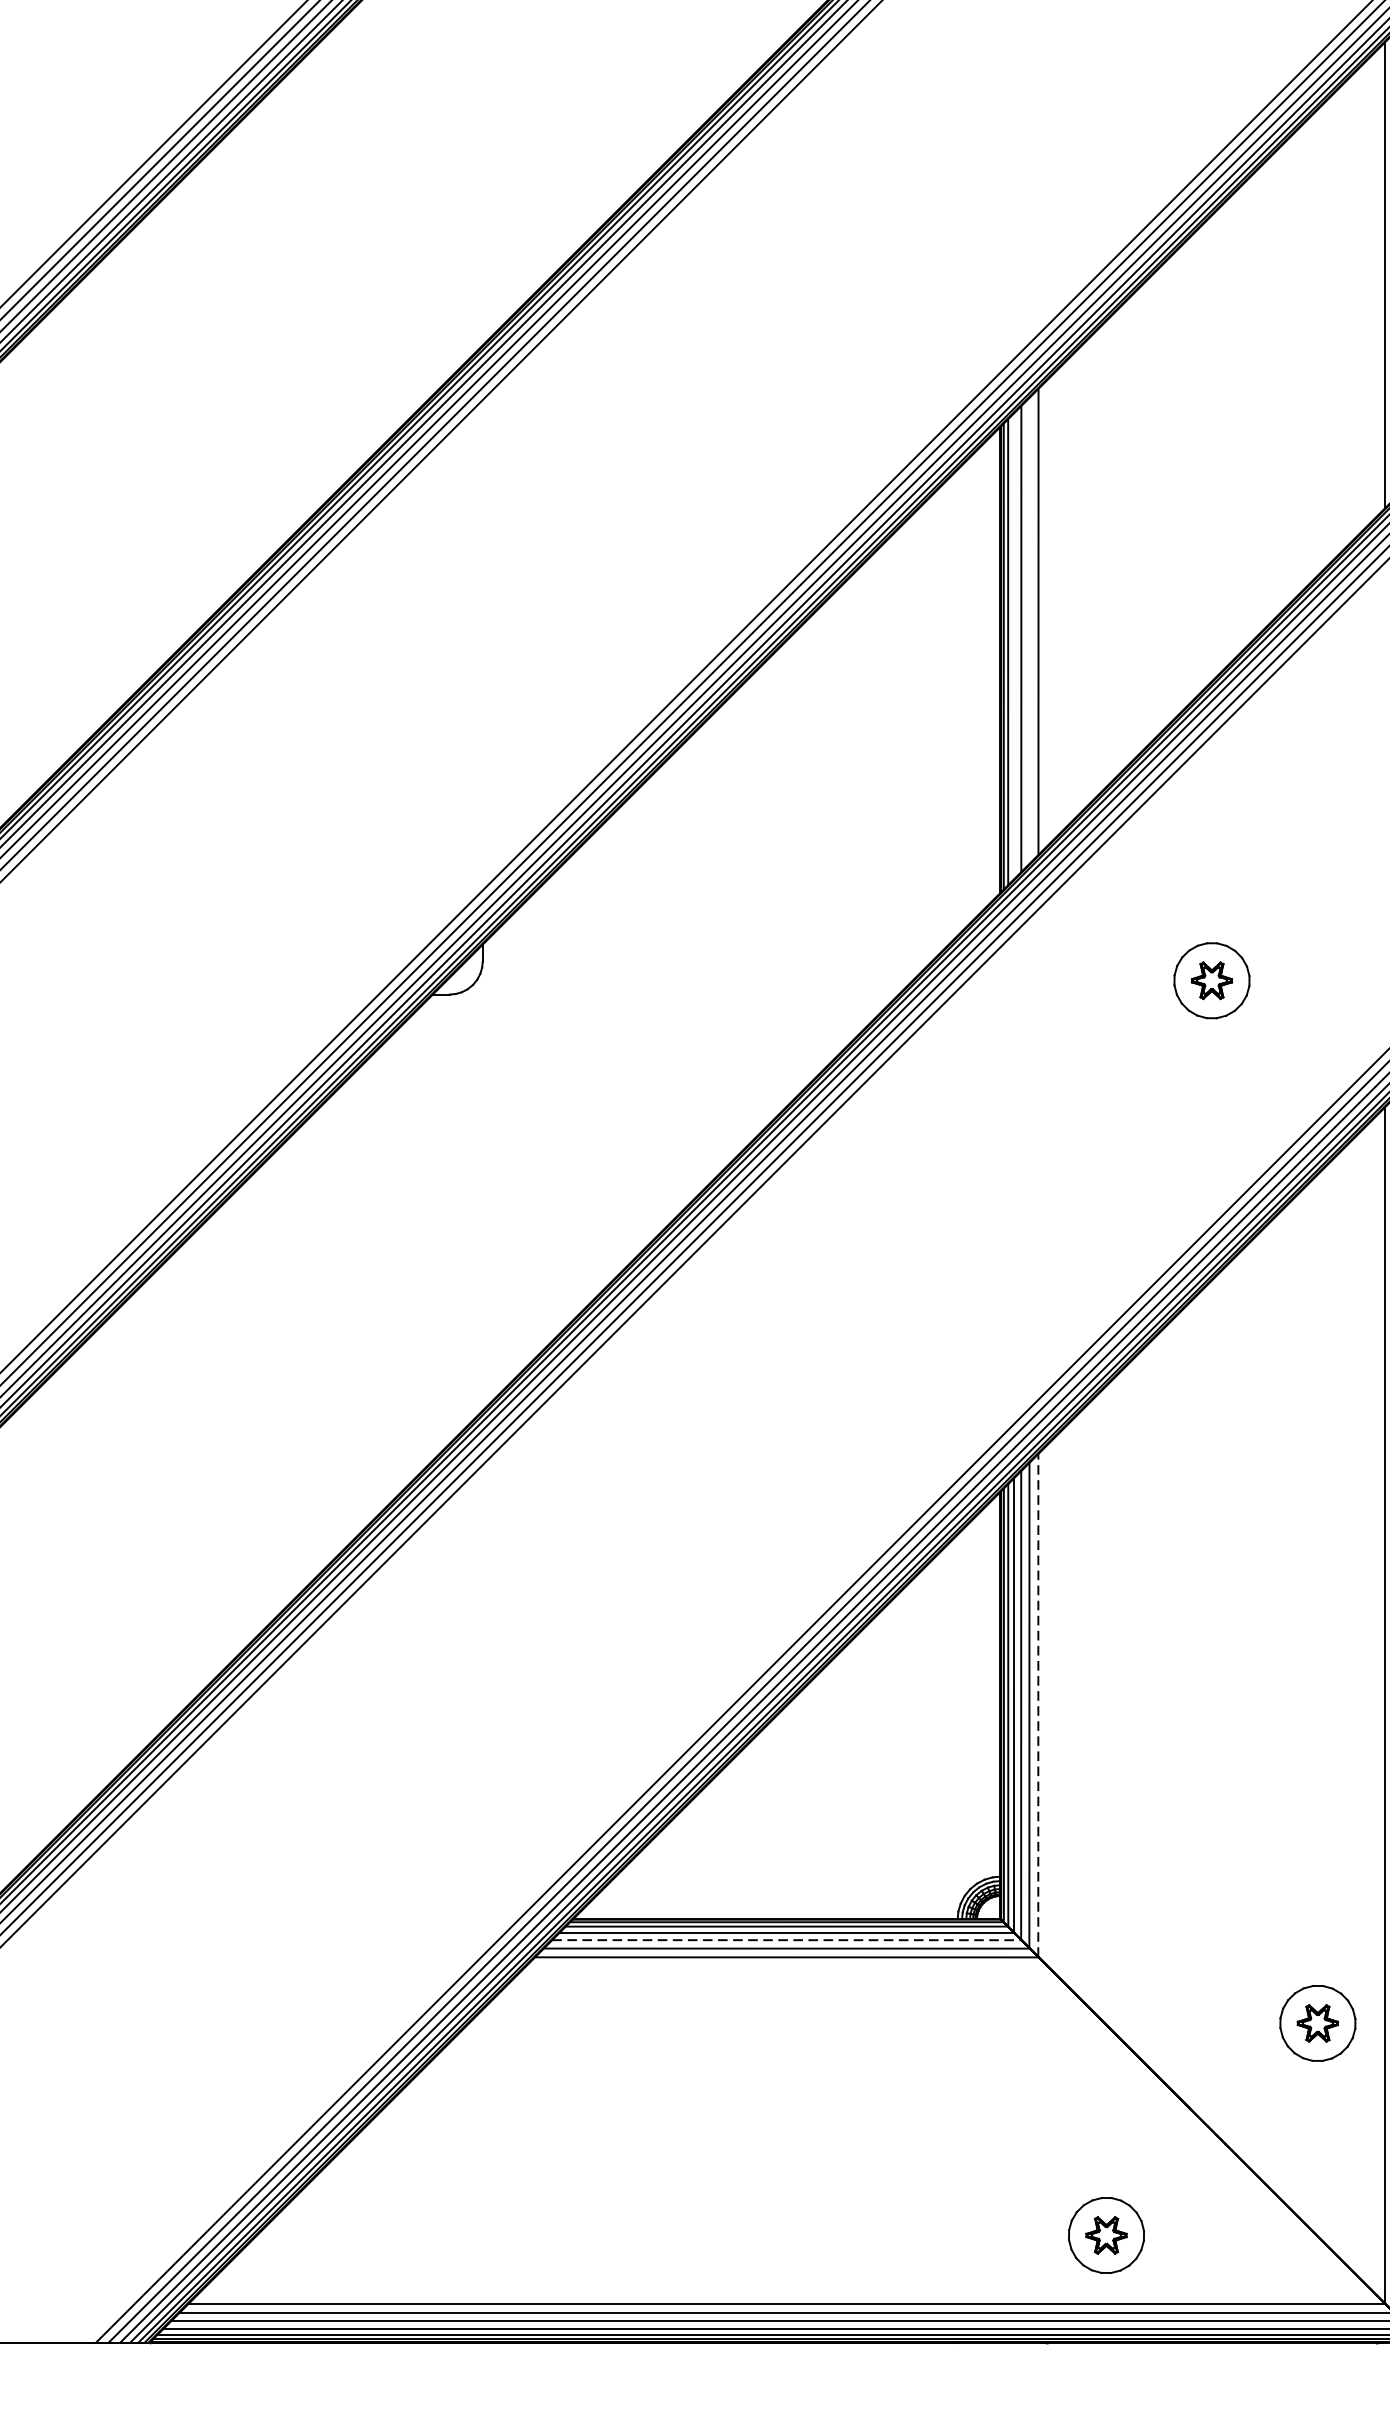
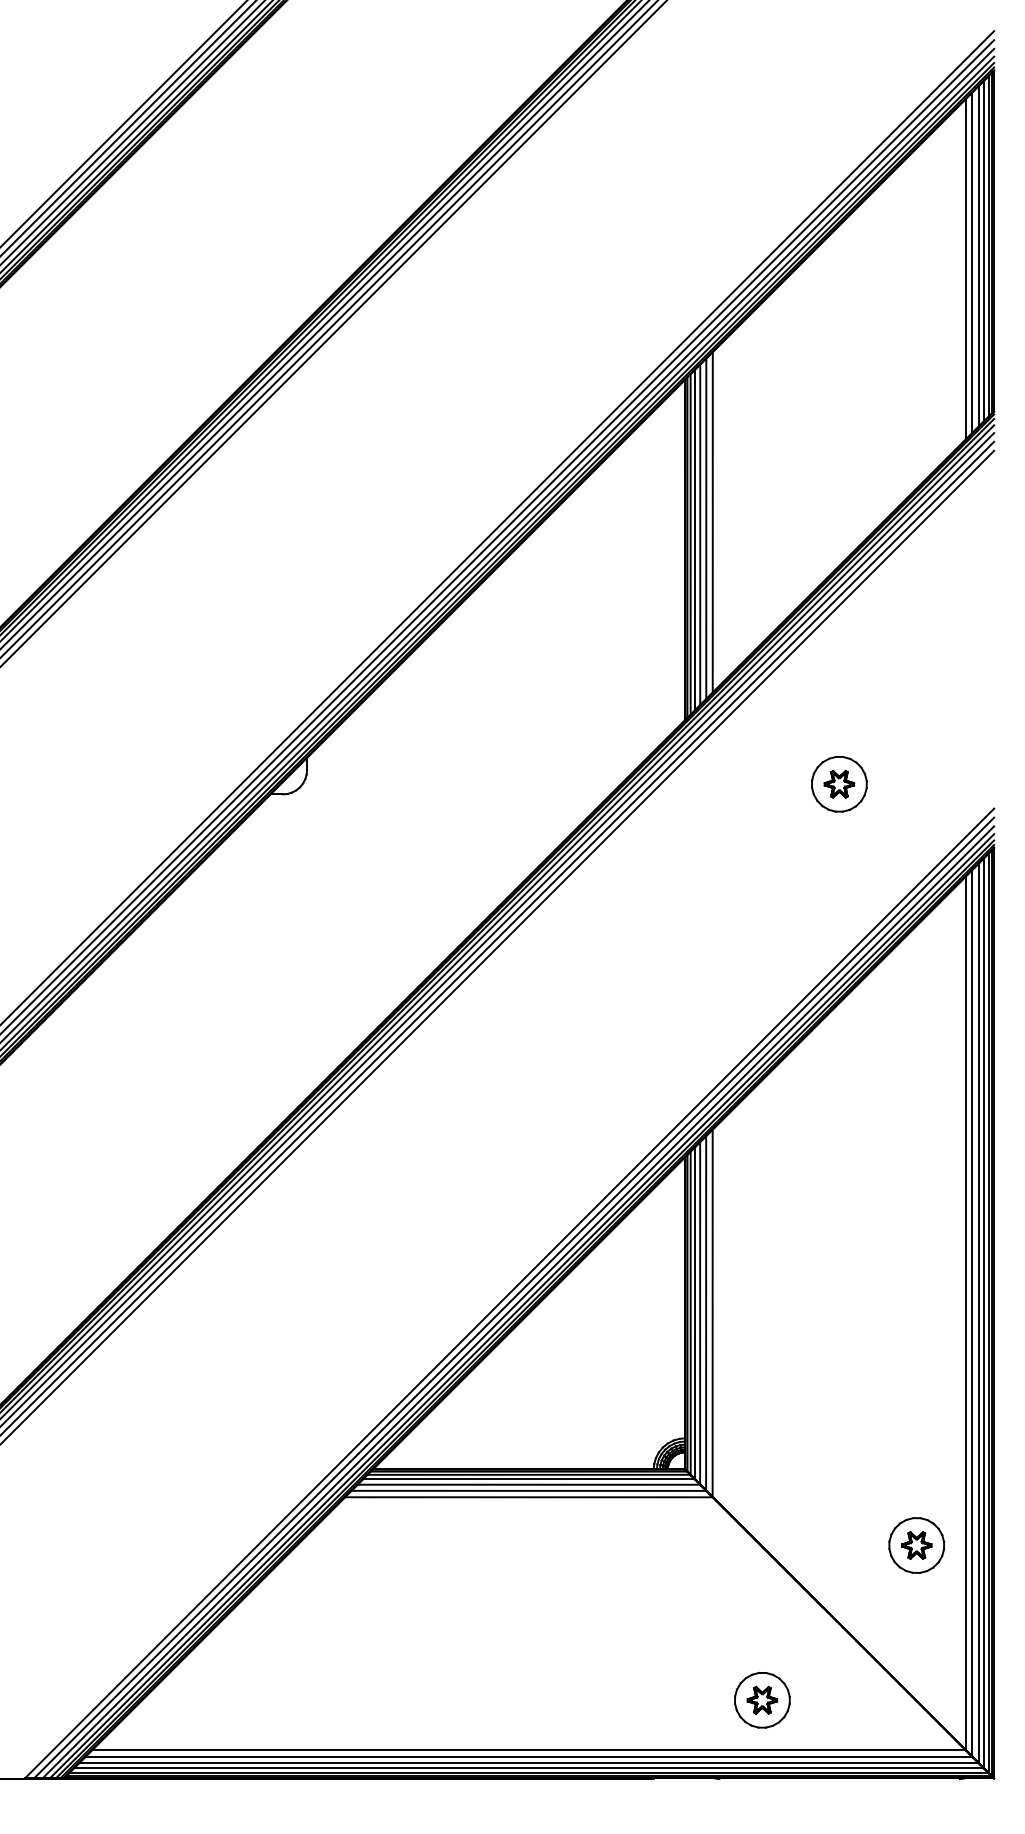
line: (1029, 630) -> (706, 528), added
line: (1013, 646) -> (694, 540), added
line: (1038, 1705) -> (712, 1313), dashed -> solid
line: (787, 1939) -> (529, 1484), dashed -> solid

